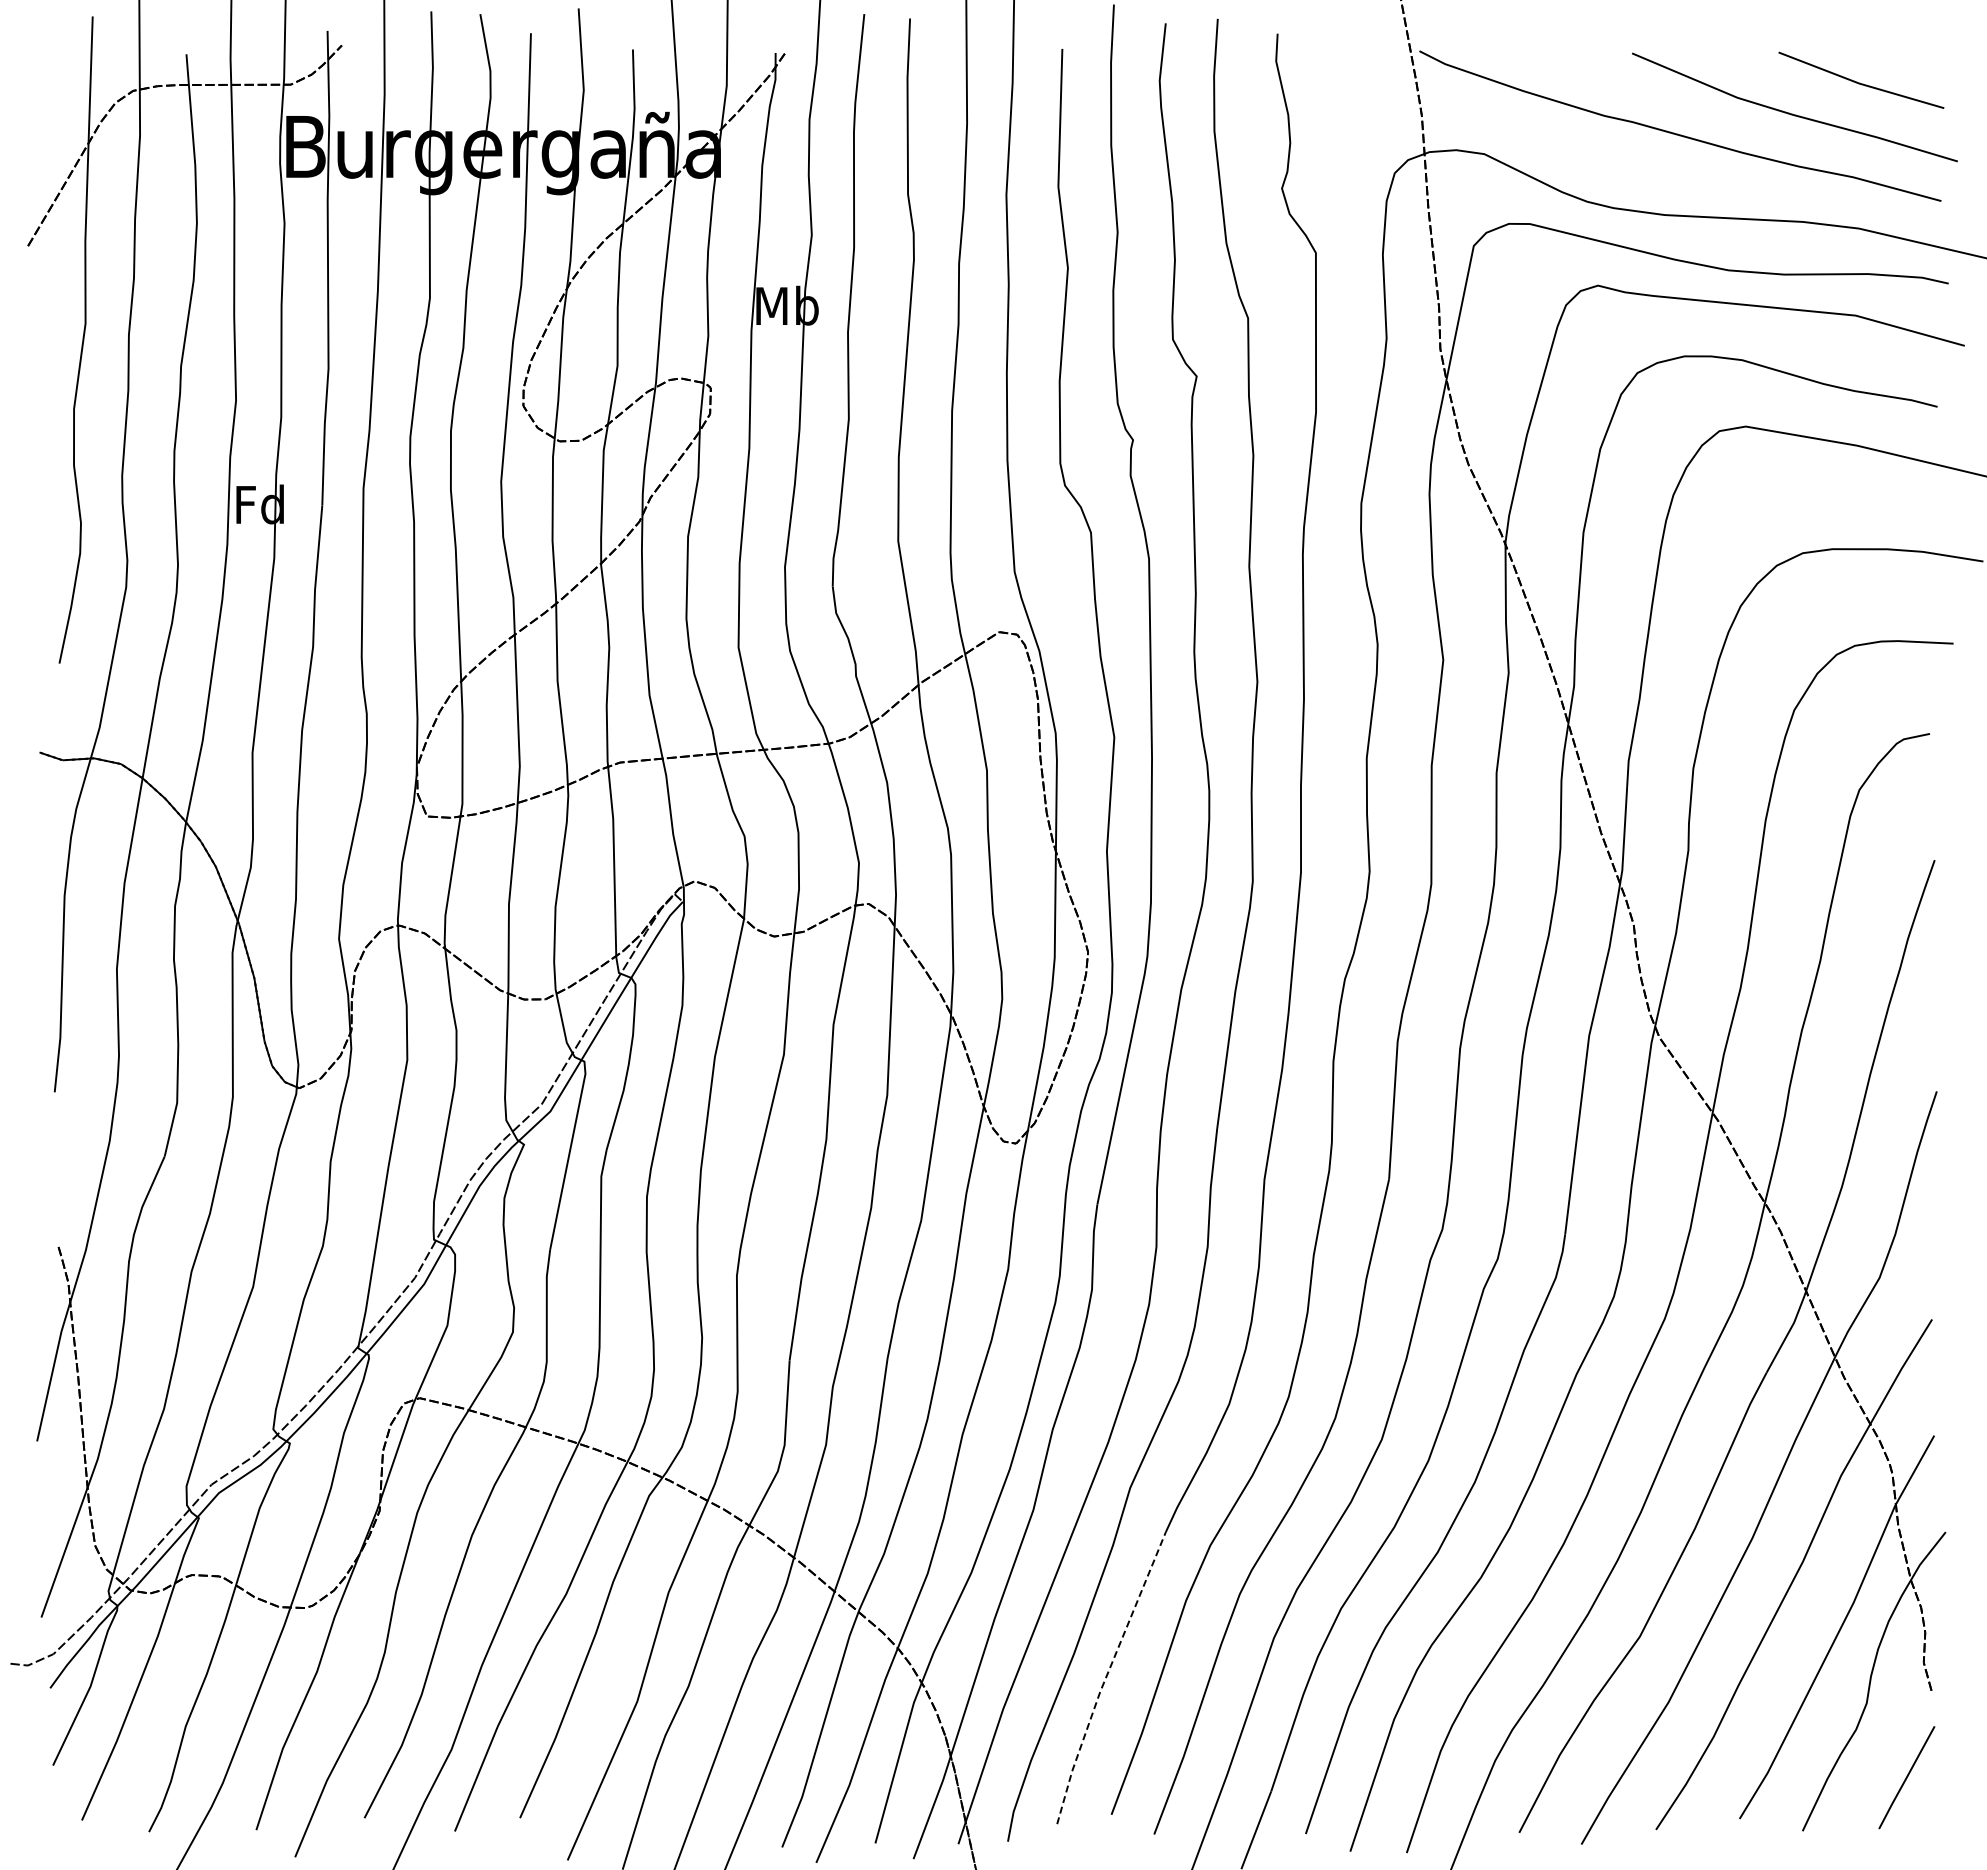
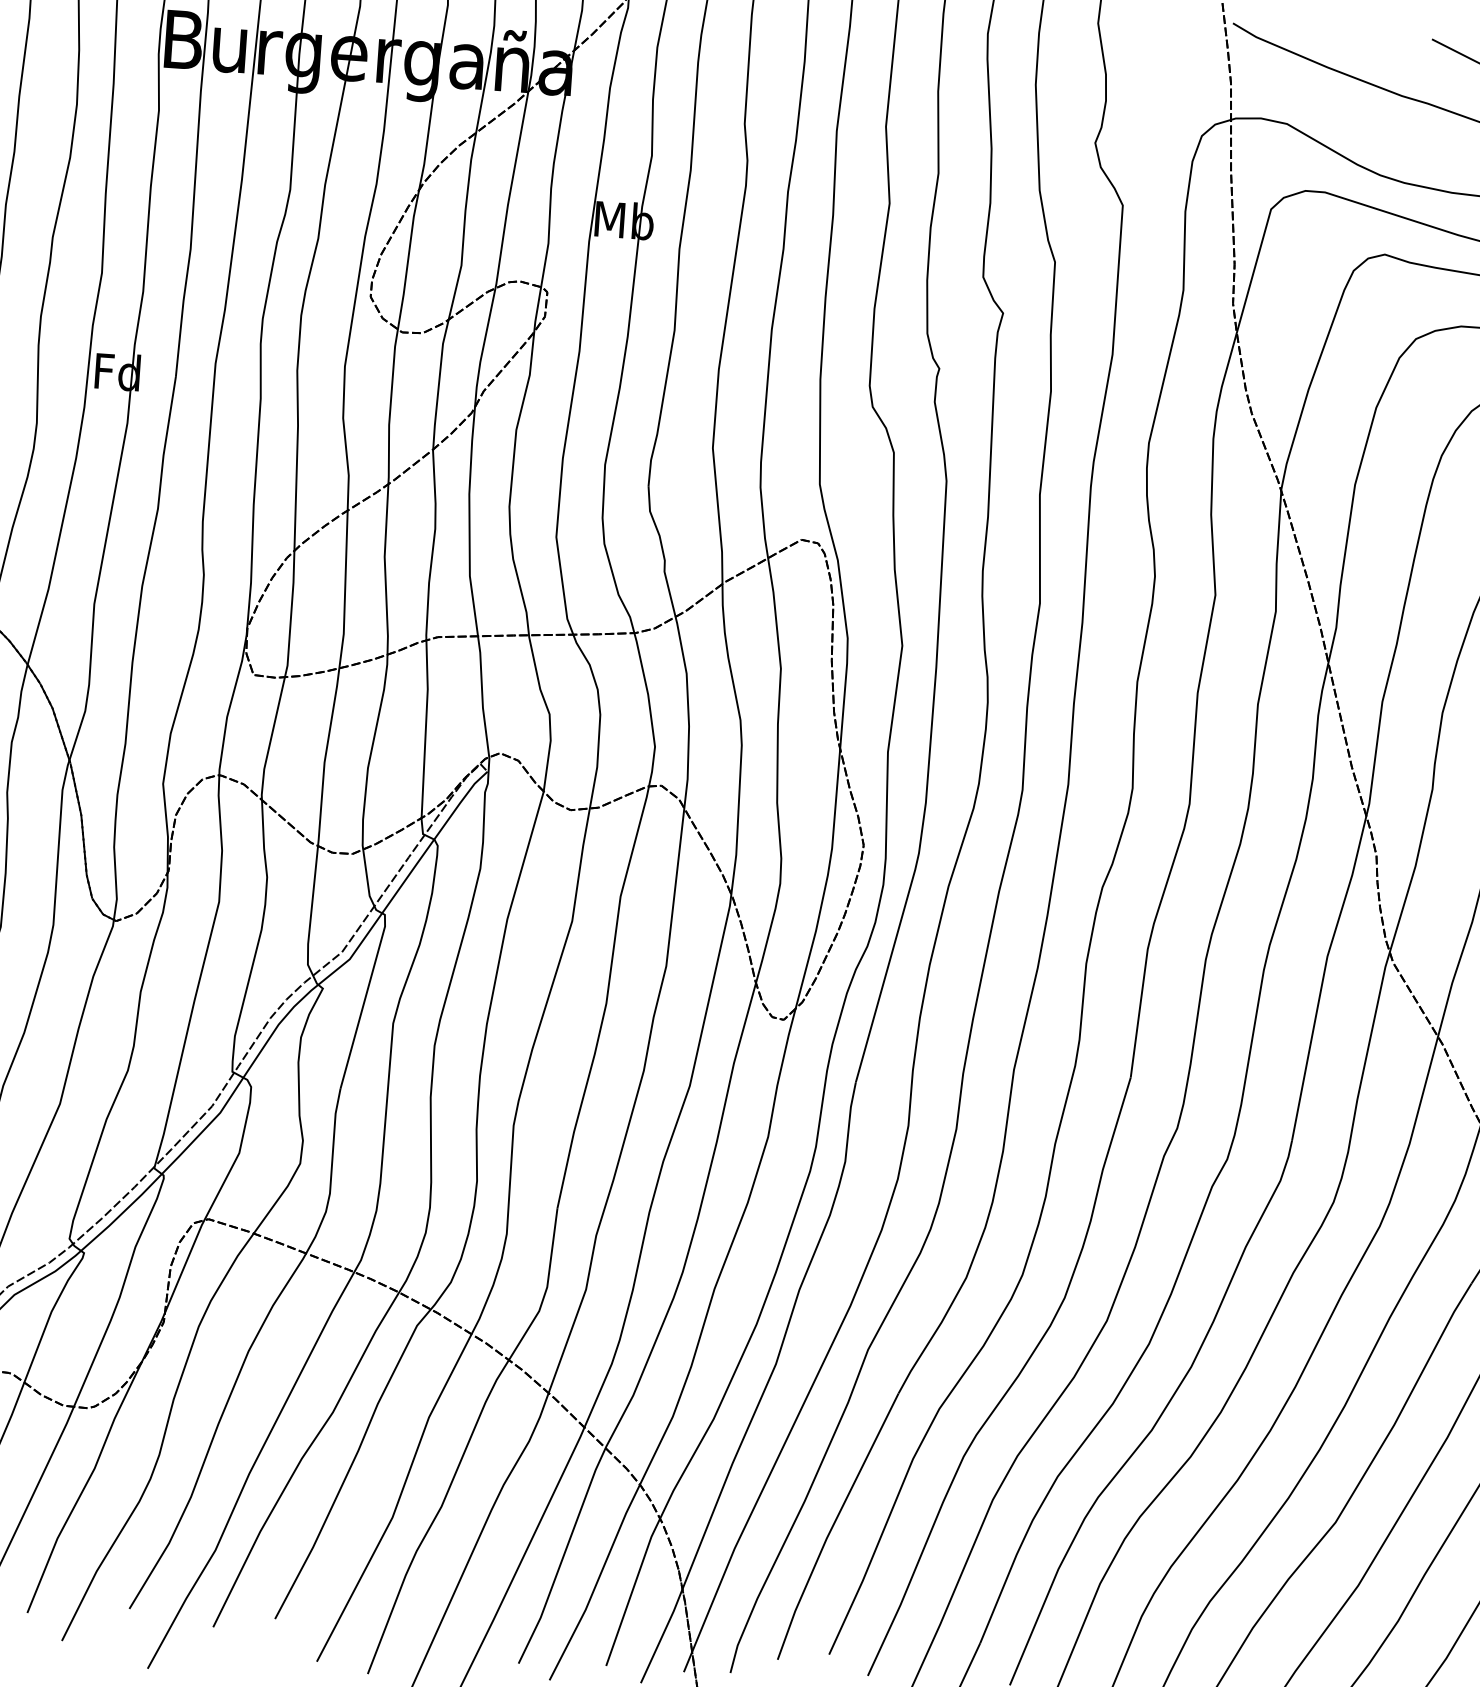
line: (1106, 1677) -> (833, 1525), dashed -> solid

